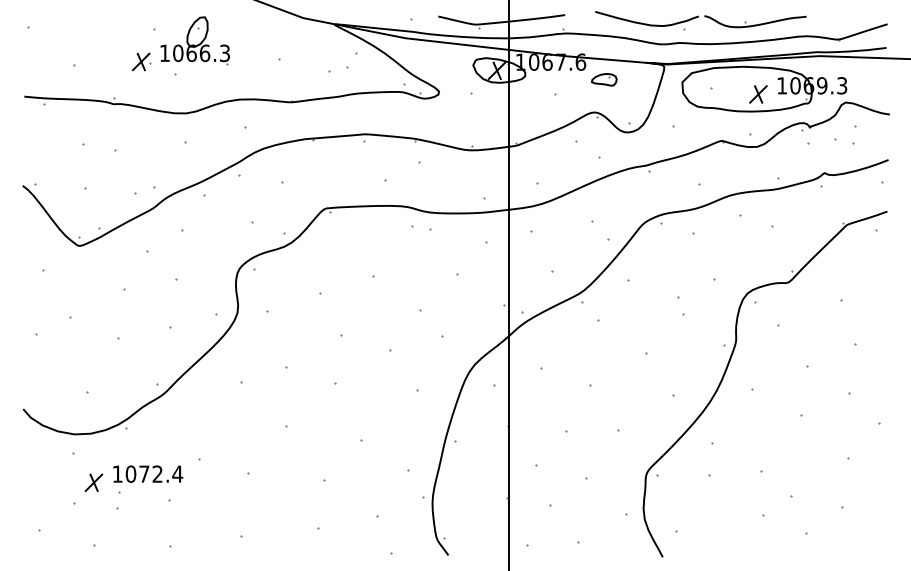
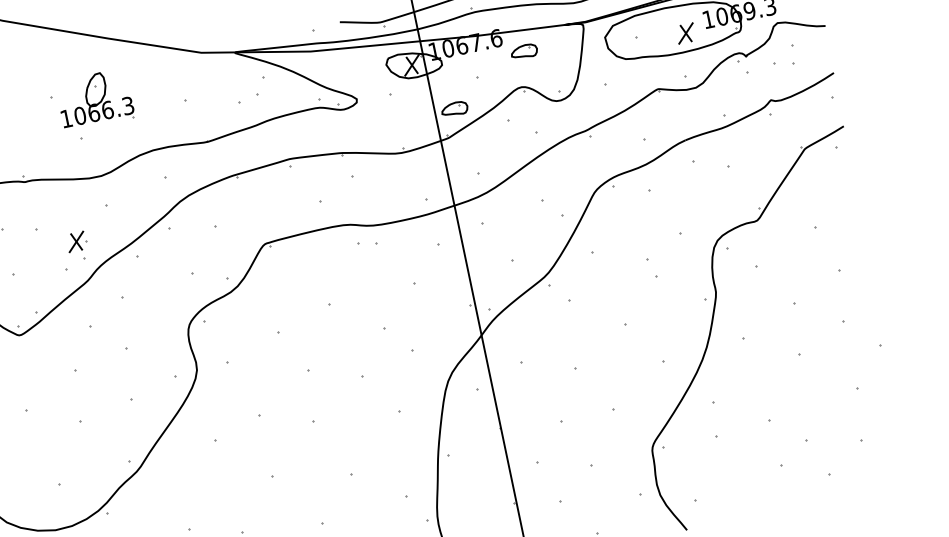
part: (141, 61) -> (76, 241), moved
part: (528, 119) -> (454, 108), added

